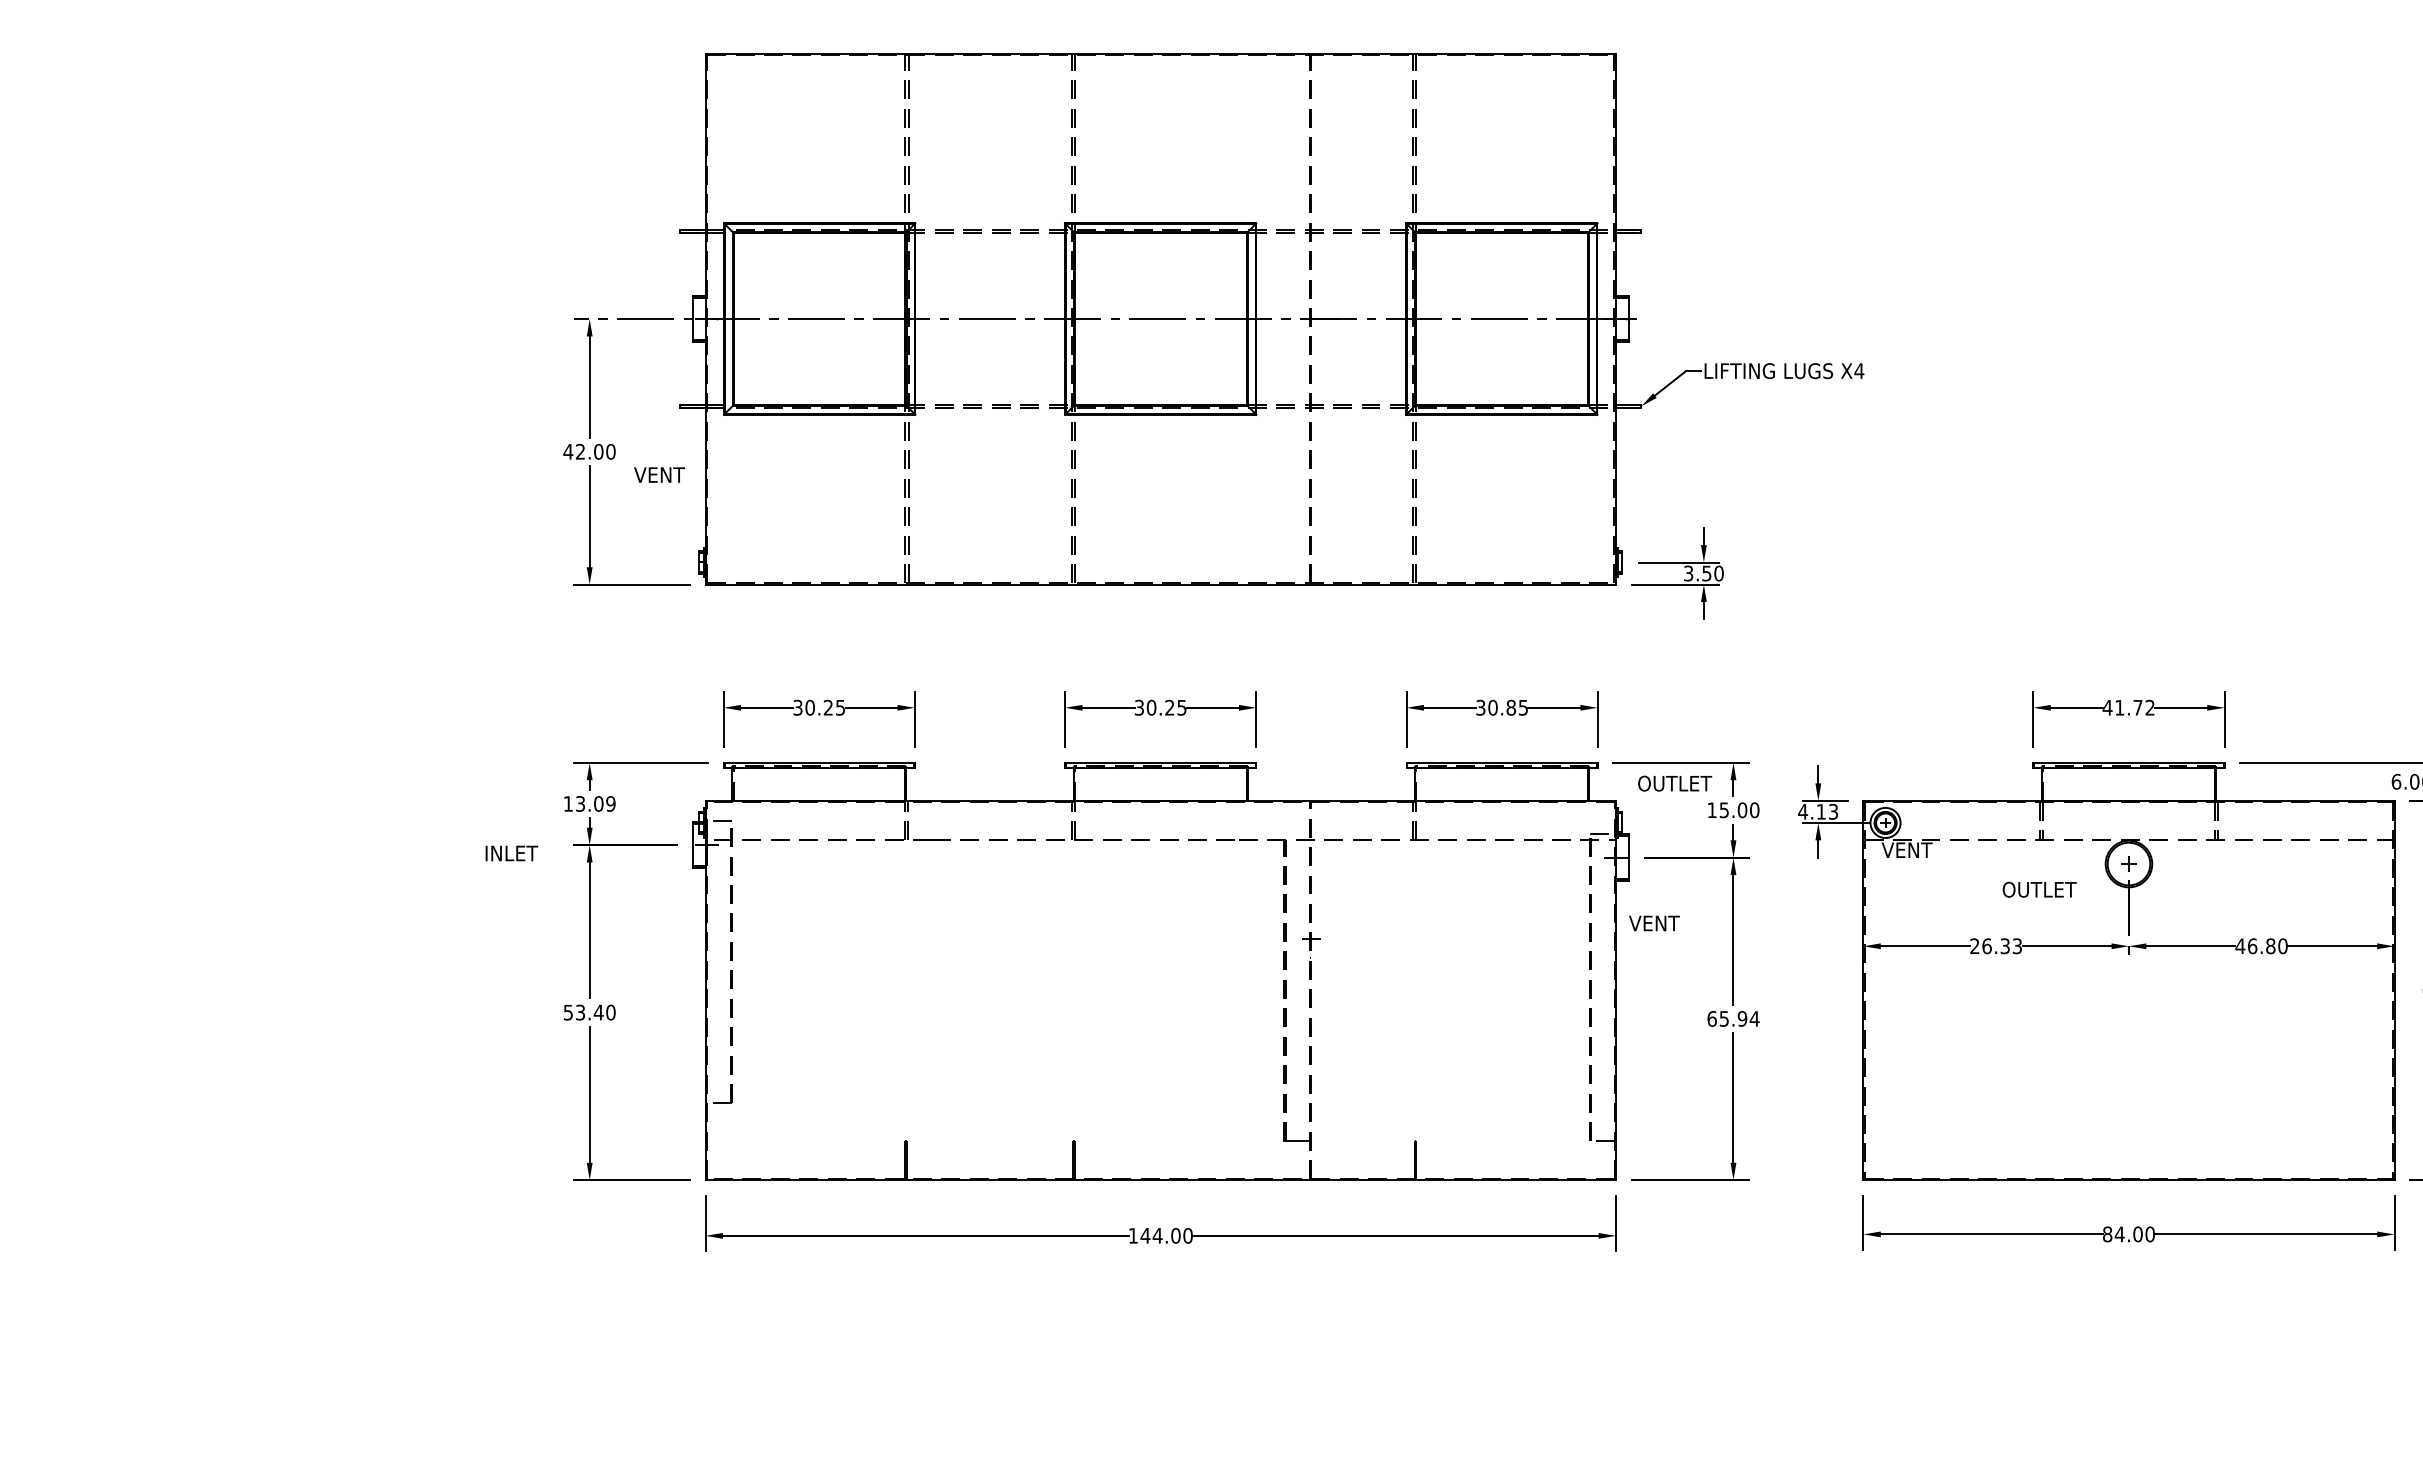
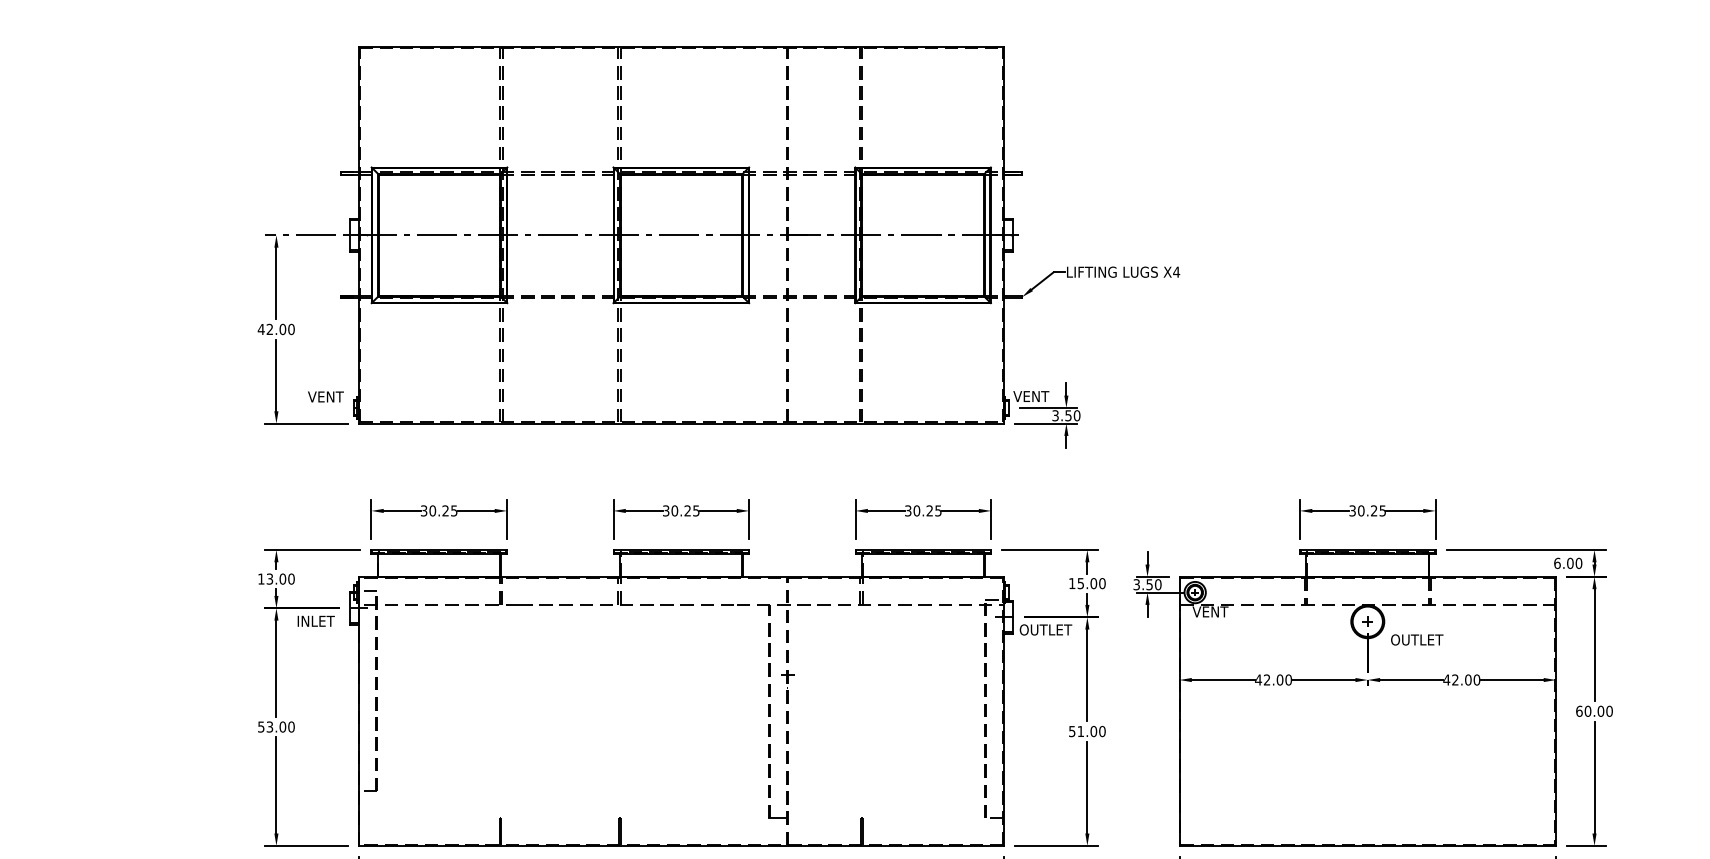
text: (659, 474) -> (325, 396), moved
text: (1510, 707) -> (929, 510), 30.85 -> 30.25
text: (2128, 707) -> (1367, 510), 41.72 -> 30.25
text: (1675, 783) -> (1046, 629), moved
text: (610, 803) -> (291, 578), 13.09 -> 13.00
text: (1818, 811) -> (1147, 584), 4.13 -> 3.50
text: (511, 853) -> (315, 621), moved
text: (2039, 889) -> (1417, 639), moved
text: (1654, 923) -> (1031, 396), moved
text: (1995, 946) -> (1273, 680), 26.33 -> 42.00
text: (2261, 946) -> (1461, 680), 46.80 -> 42.00
text: (598, 1012) -> (282, 726), 53.40 -> 53.00
text: (1733, 1018) -> (1087, 731), 65.94 -> 51.00

